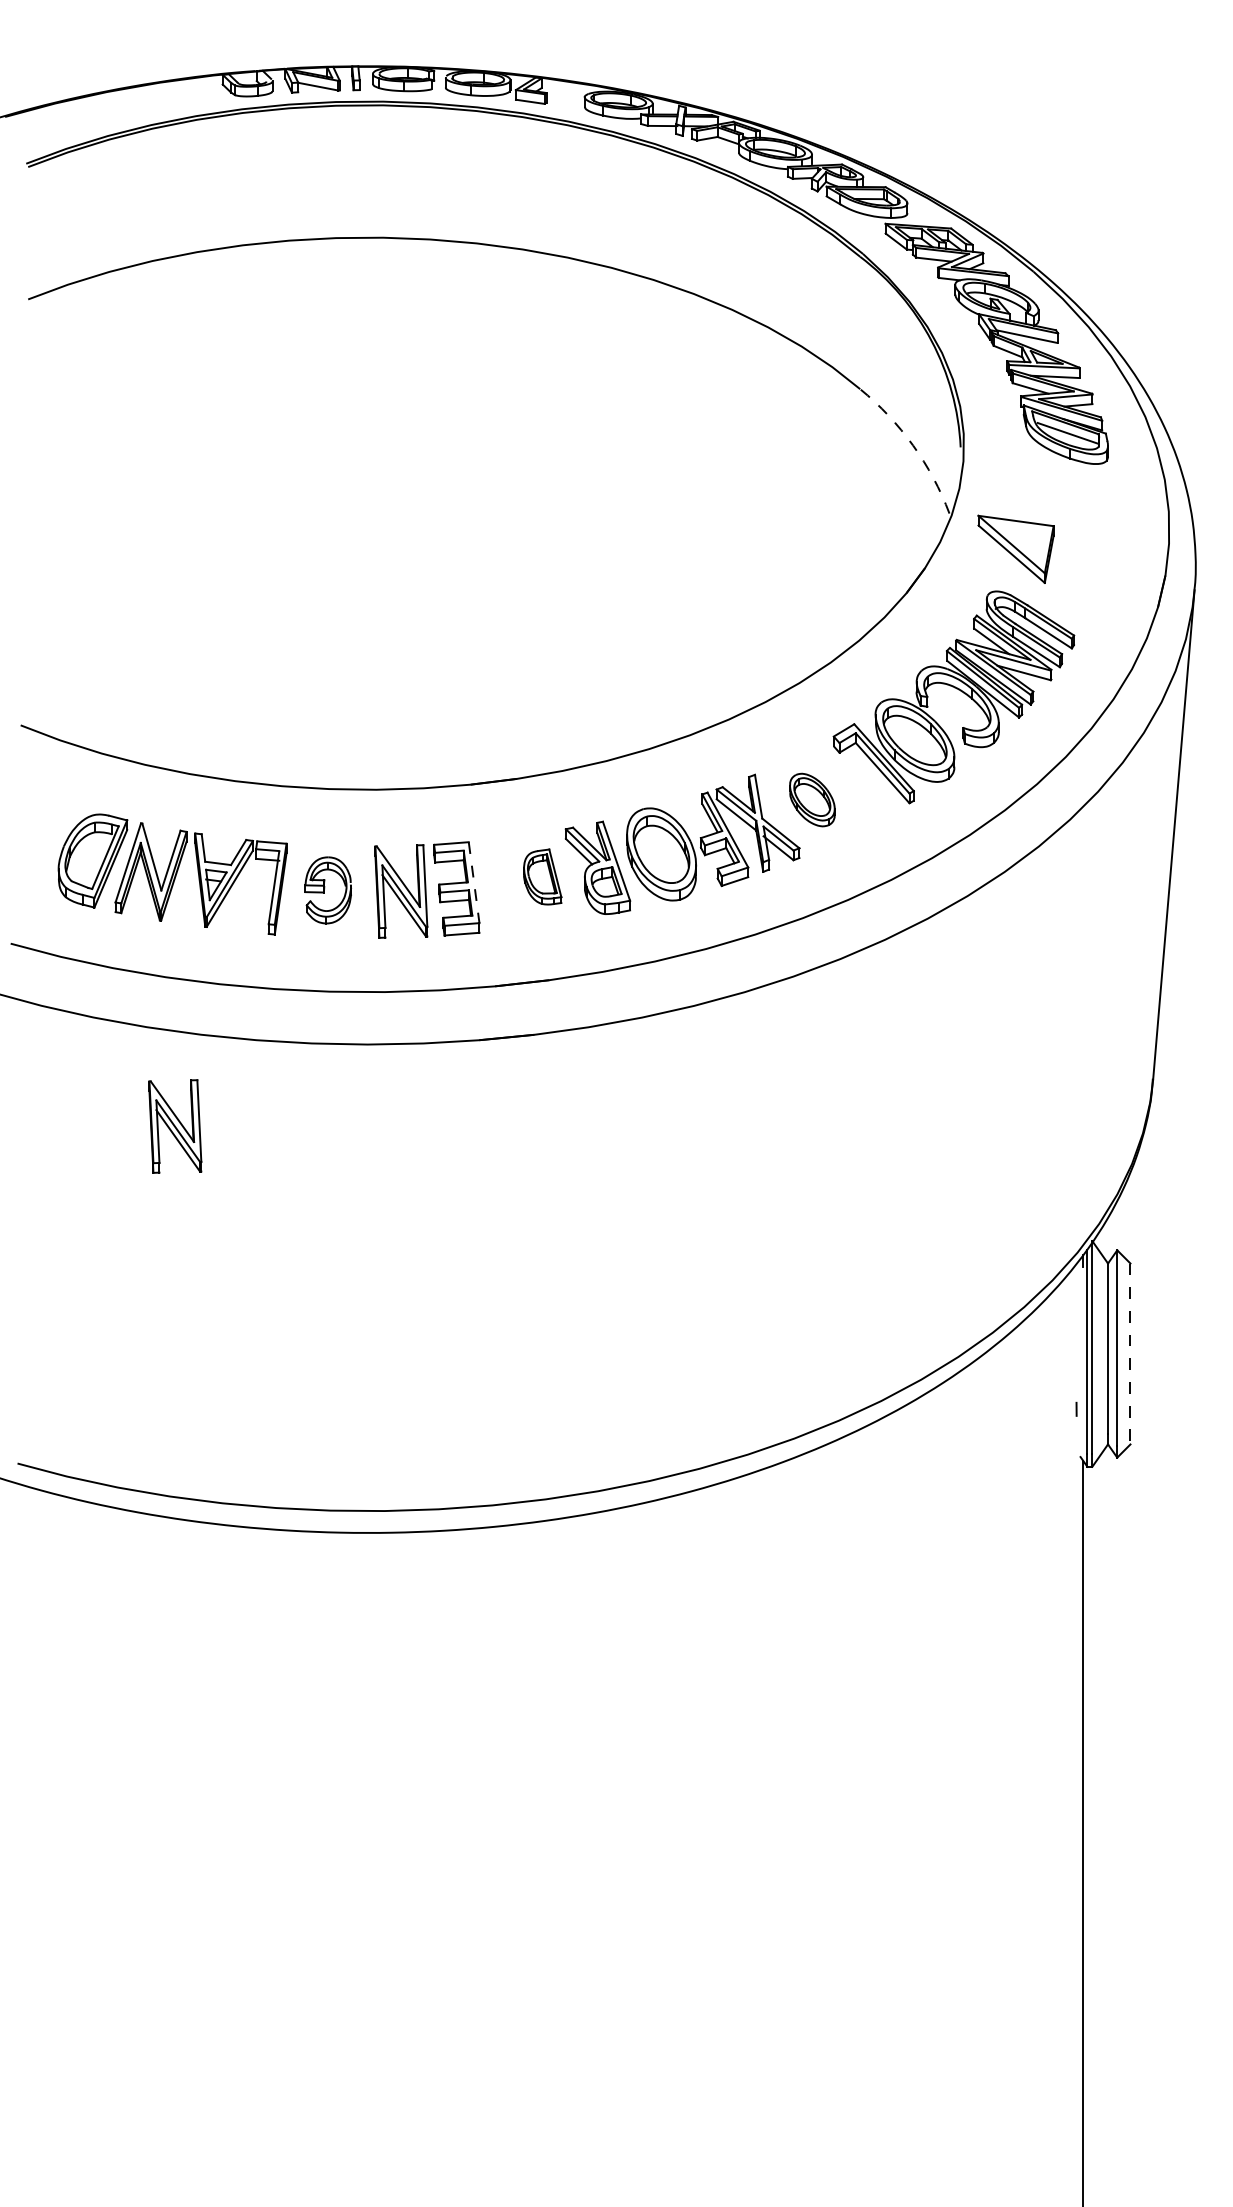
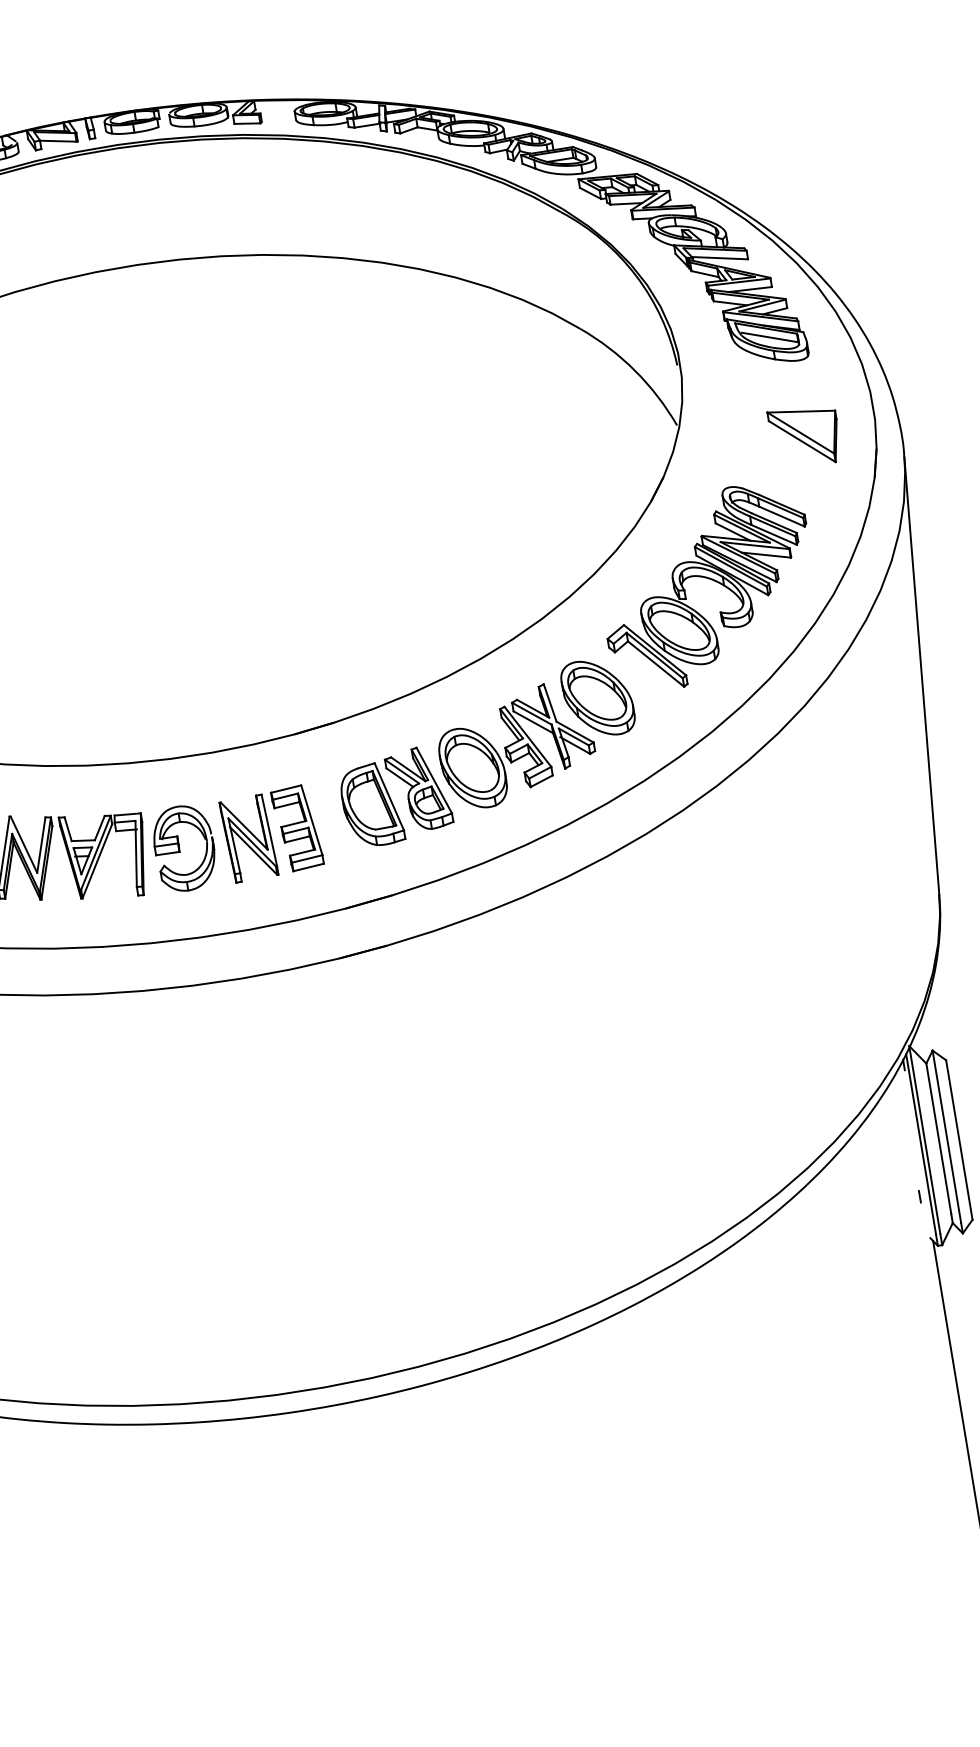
arc: (913, 445) -> (635, 370), dashed -> solid
part: (1015, 548) -> (804, 435), moved
part: (812, 799) -> (598, 697), size x1.67
part: (542, 876) -> (371, 804), size x1.67
line: (474, 882) -> (312, 820), dashed -> solid
part: (327, 890) -> (183, 848), size x1.43
part: (175, 1126) -> (84, 1078), removed
line: (1130, 1354) -> (959, 1140), dashed -> solid

